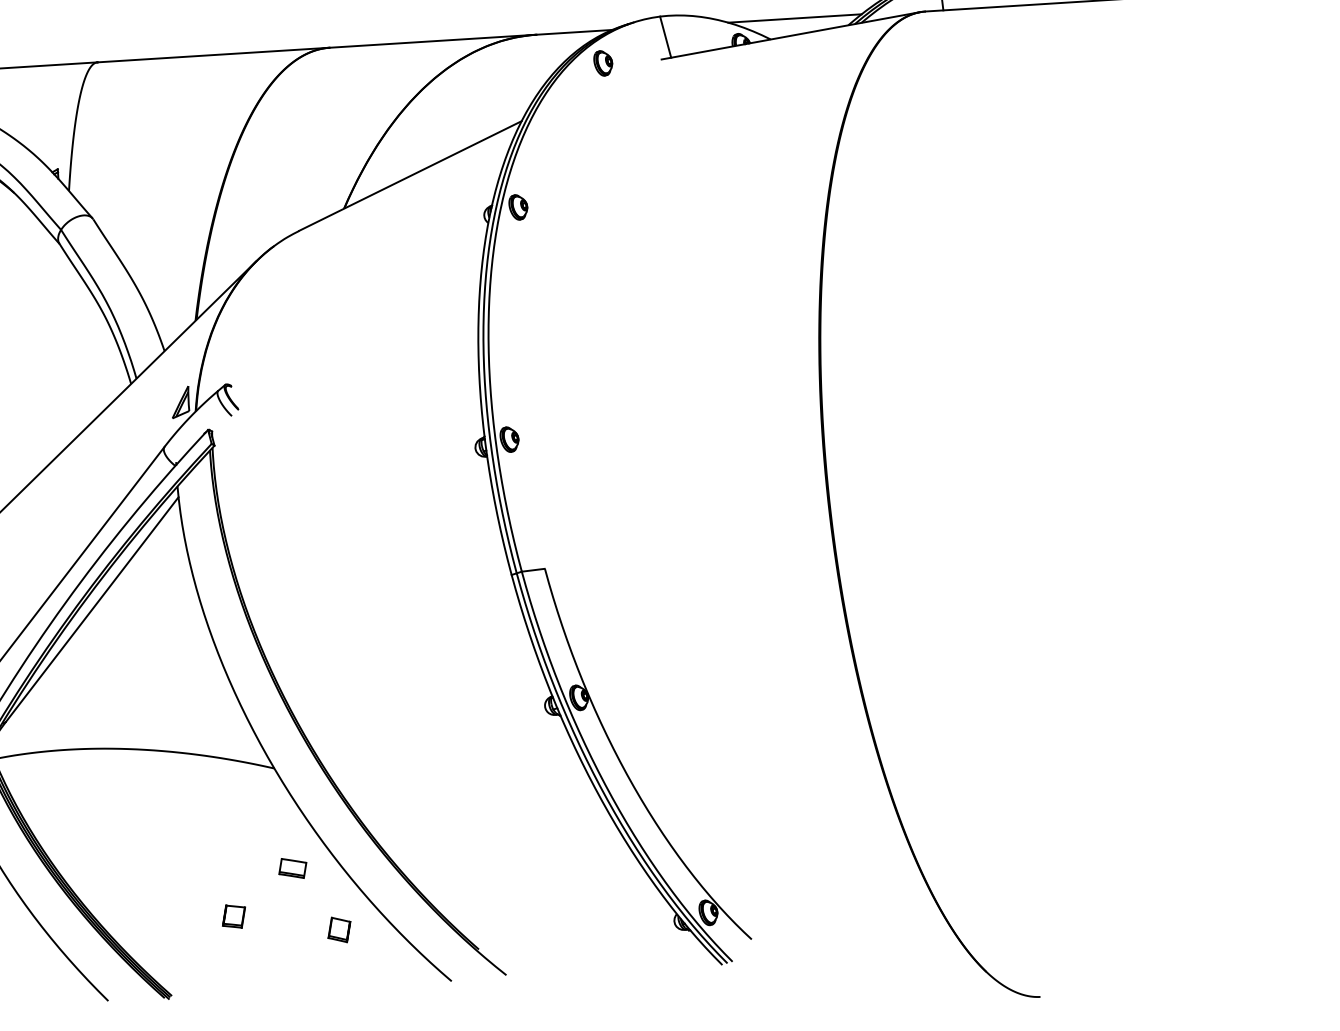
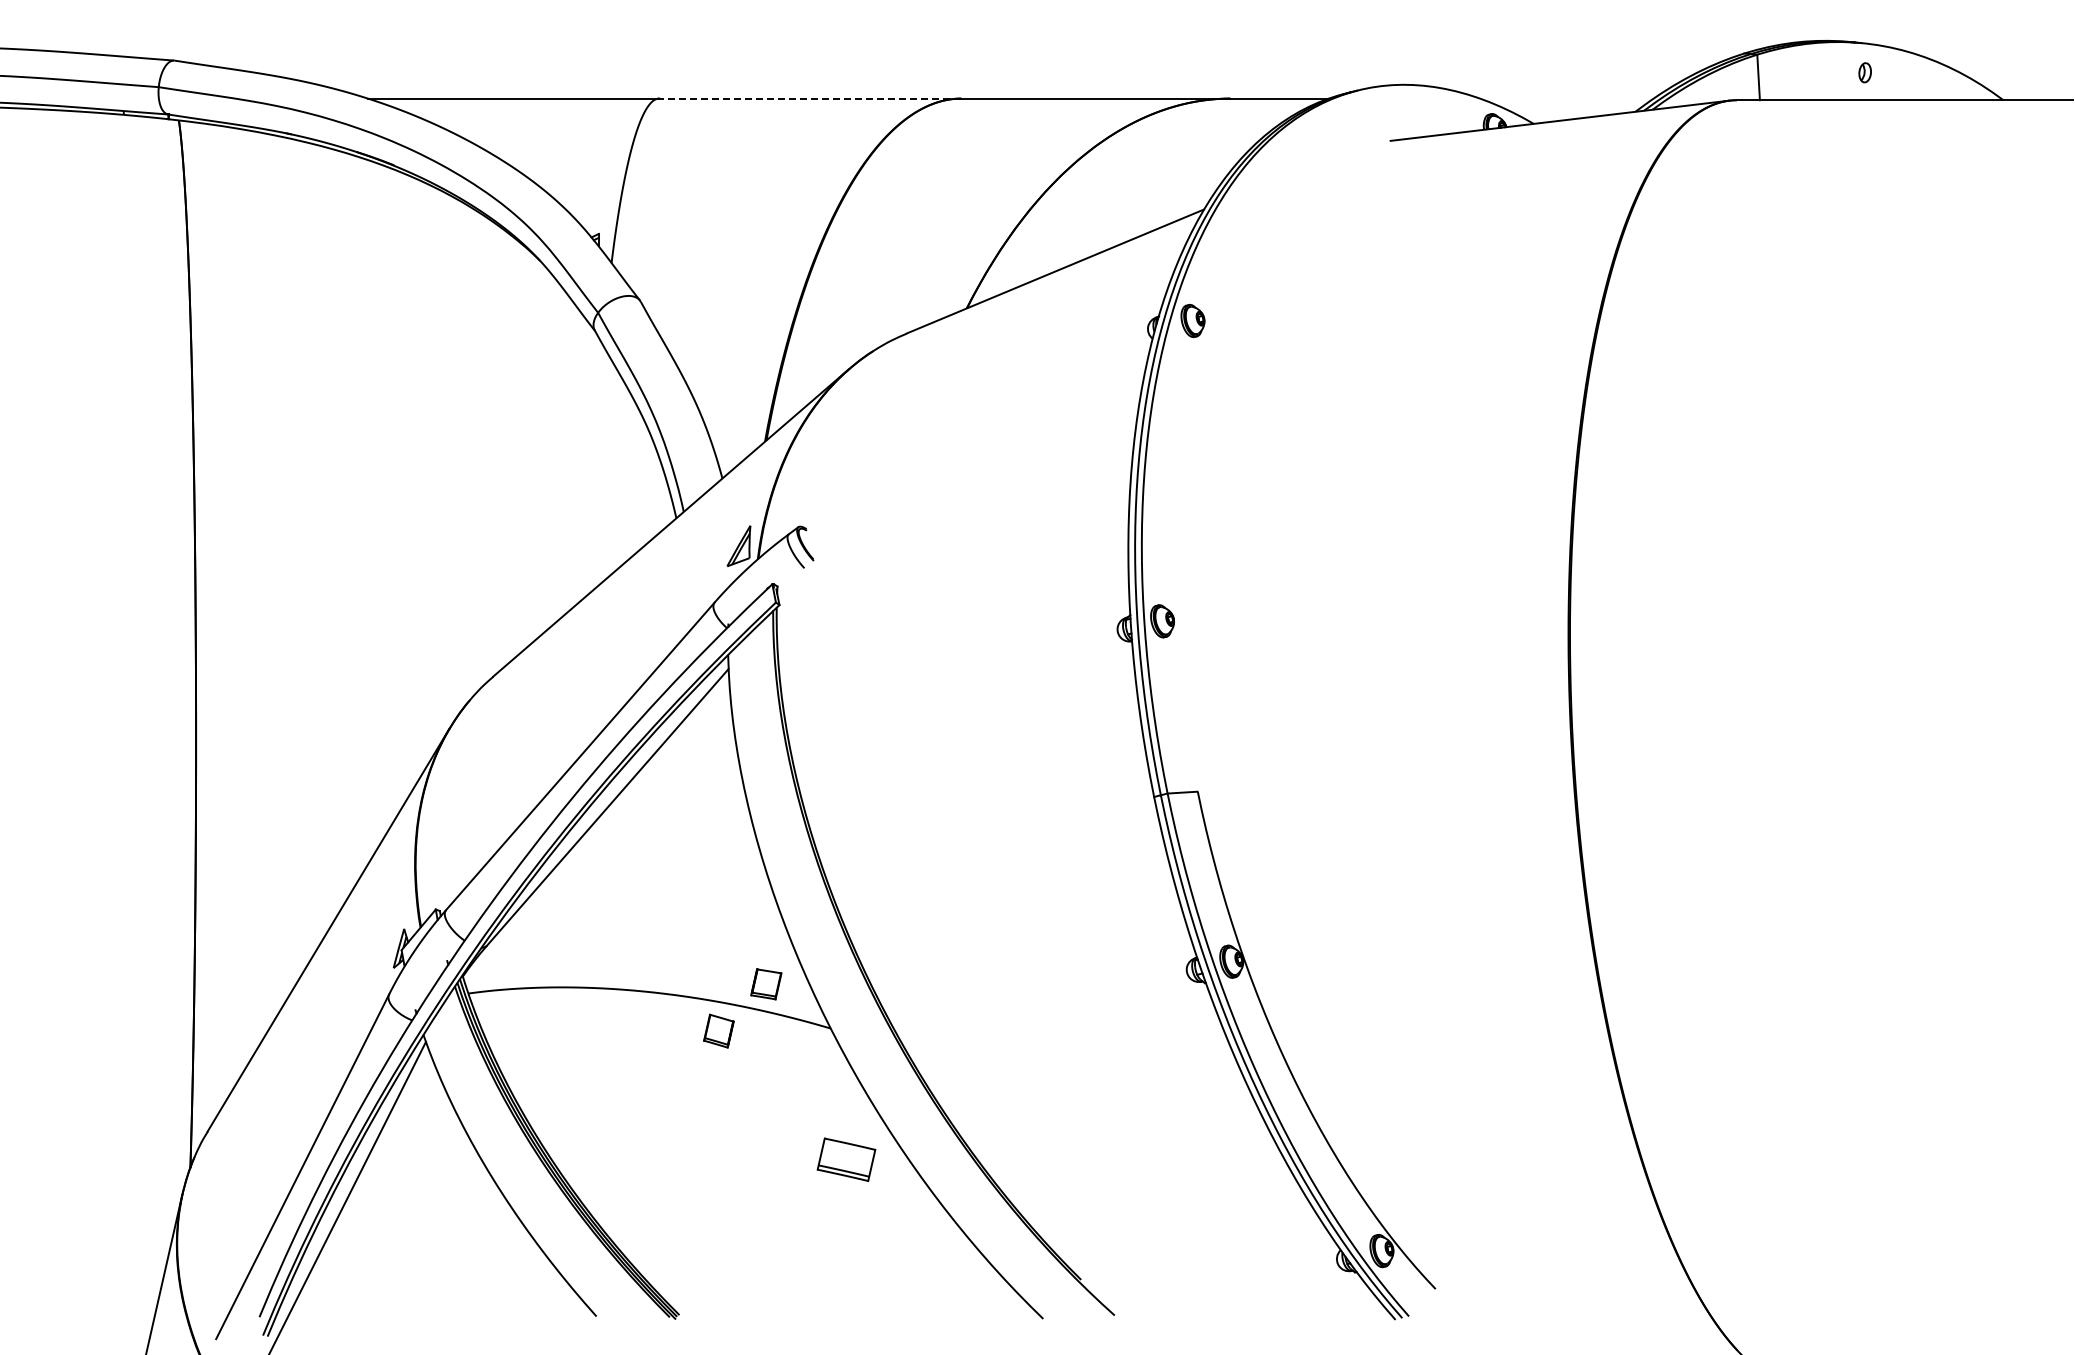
line: (794, 18) -> (1566, 98), removed
line: (665, 37) -> (1397, 112), removed
line: (213, 55) -> (809, 98), solid -> dashed
part: (603, 63) -> (1314, 141), removed
part: (292, 868) -> (846, 1159), size x1.6
part: (234, 916) -> (766, 984), moved
part: (339, 929) -> (718, 1030), moved

